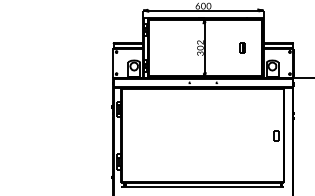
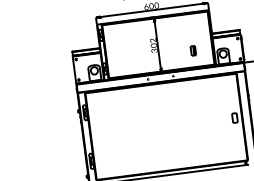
part: (242, 47) -> (193, 50), moved

